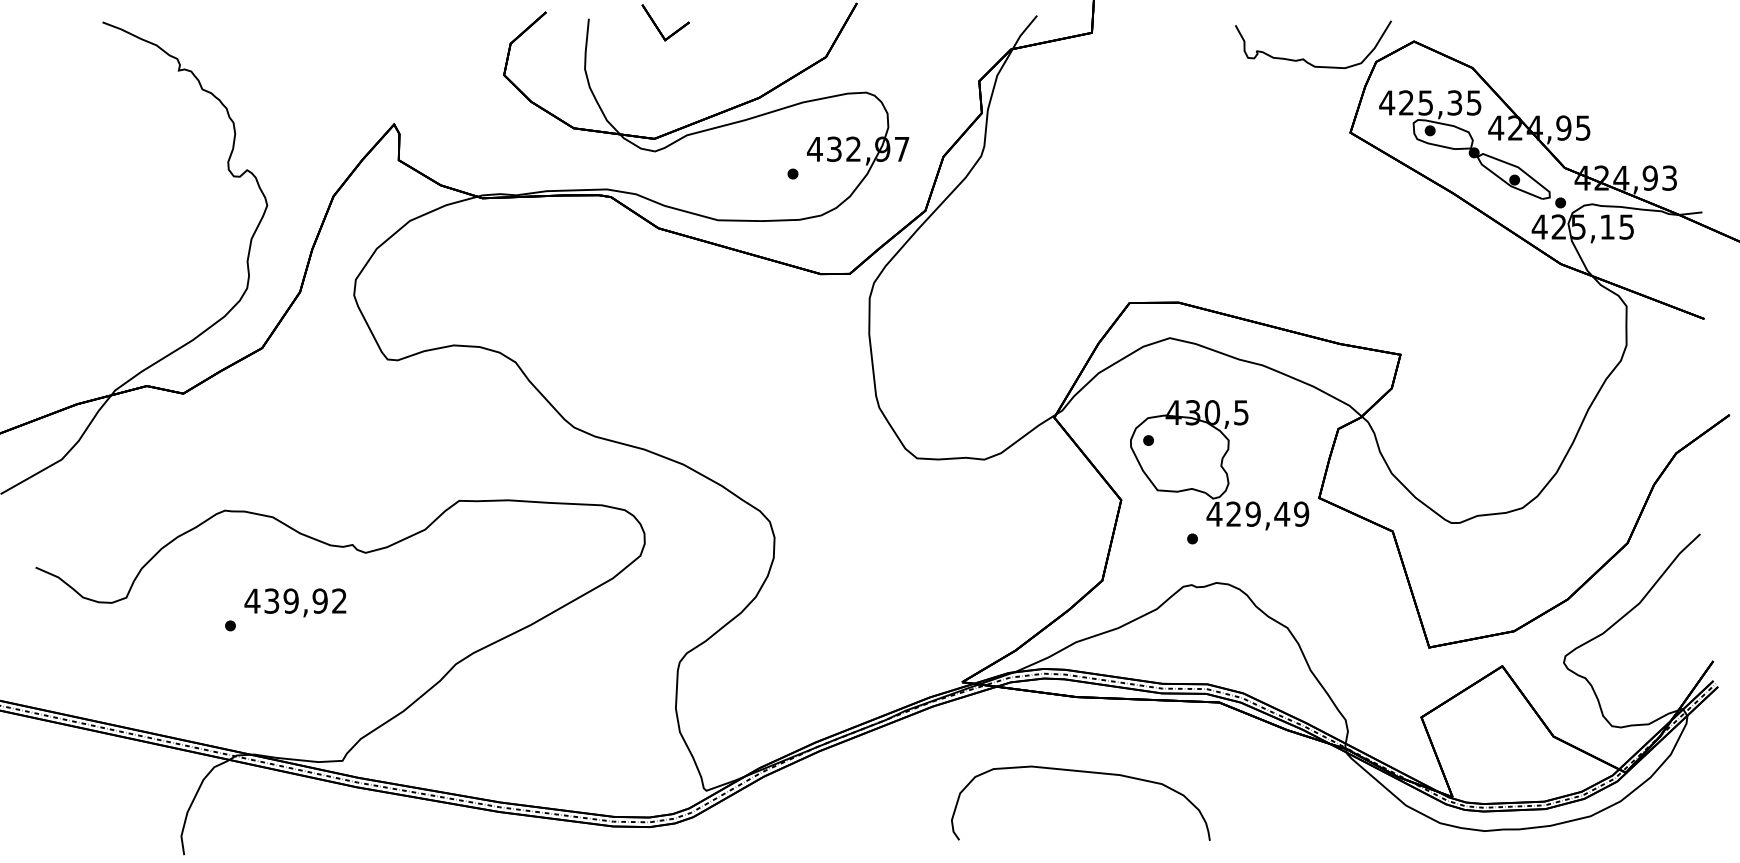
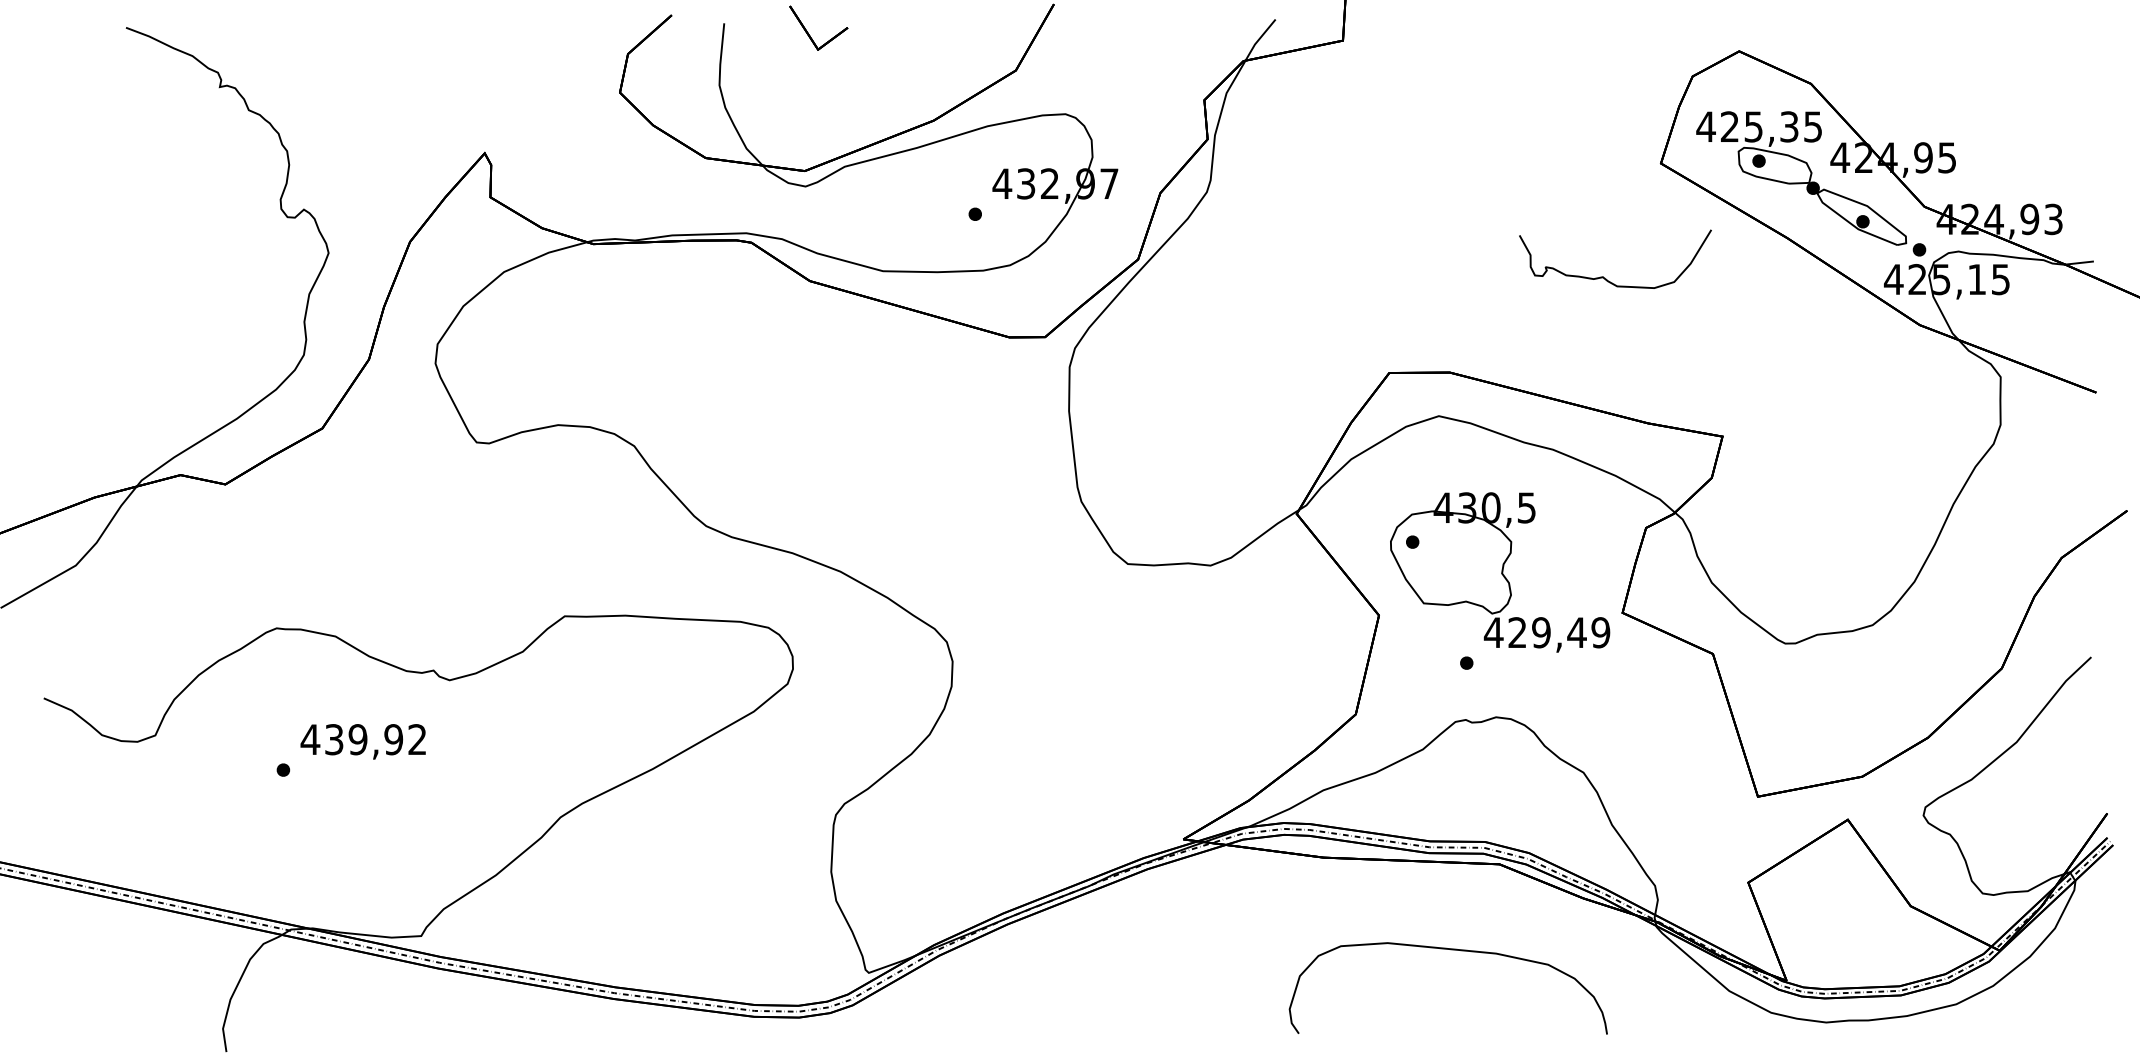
curve: (1303, 58) -> (1603, 276), moved
curve: (1082, 772) -> (1450, 950), moved

